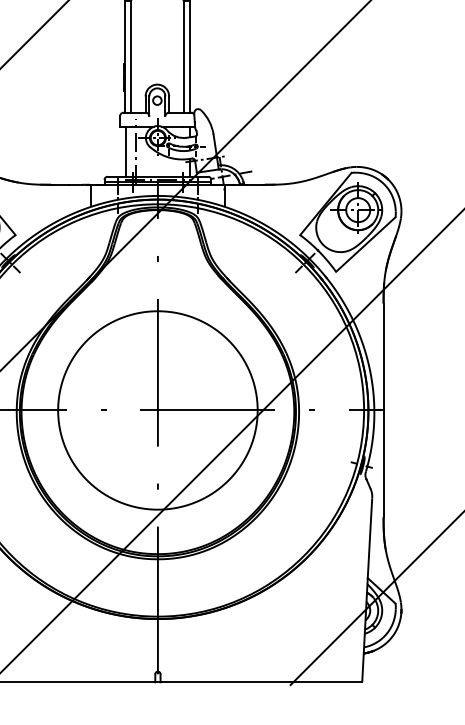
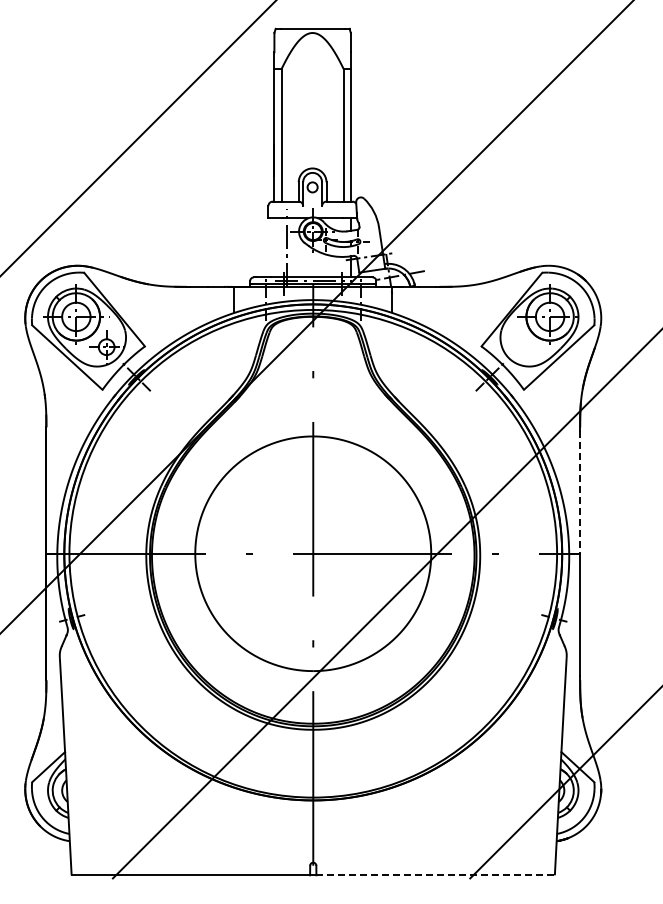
line: (125, 151) -> (275, 247), removed
line: (383, 359) -> (580, 493), solid -> dashed
line: (262, 682) -> (436, 875), solid -> dashed

